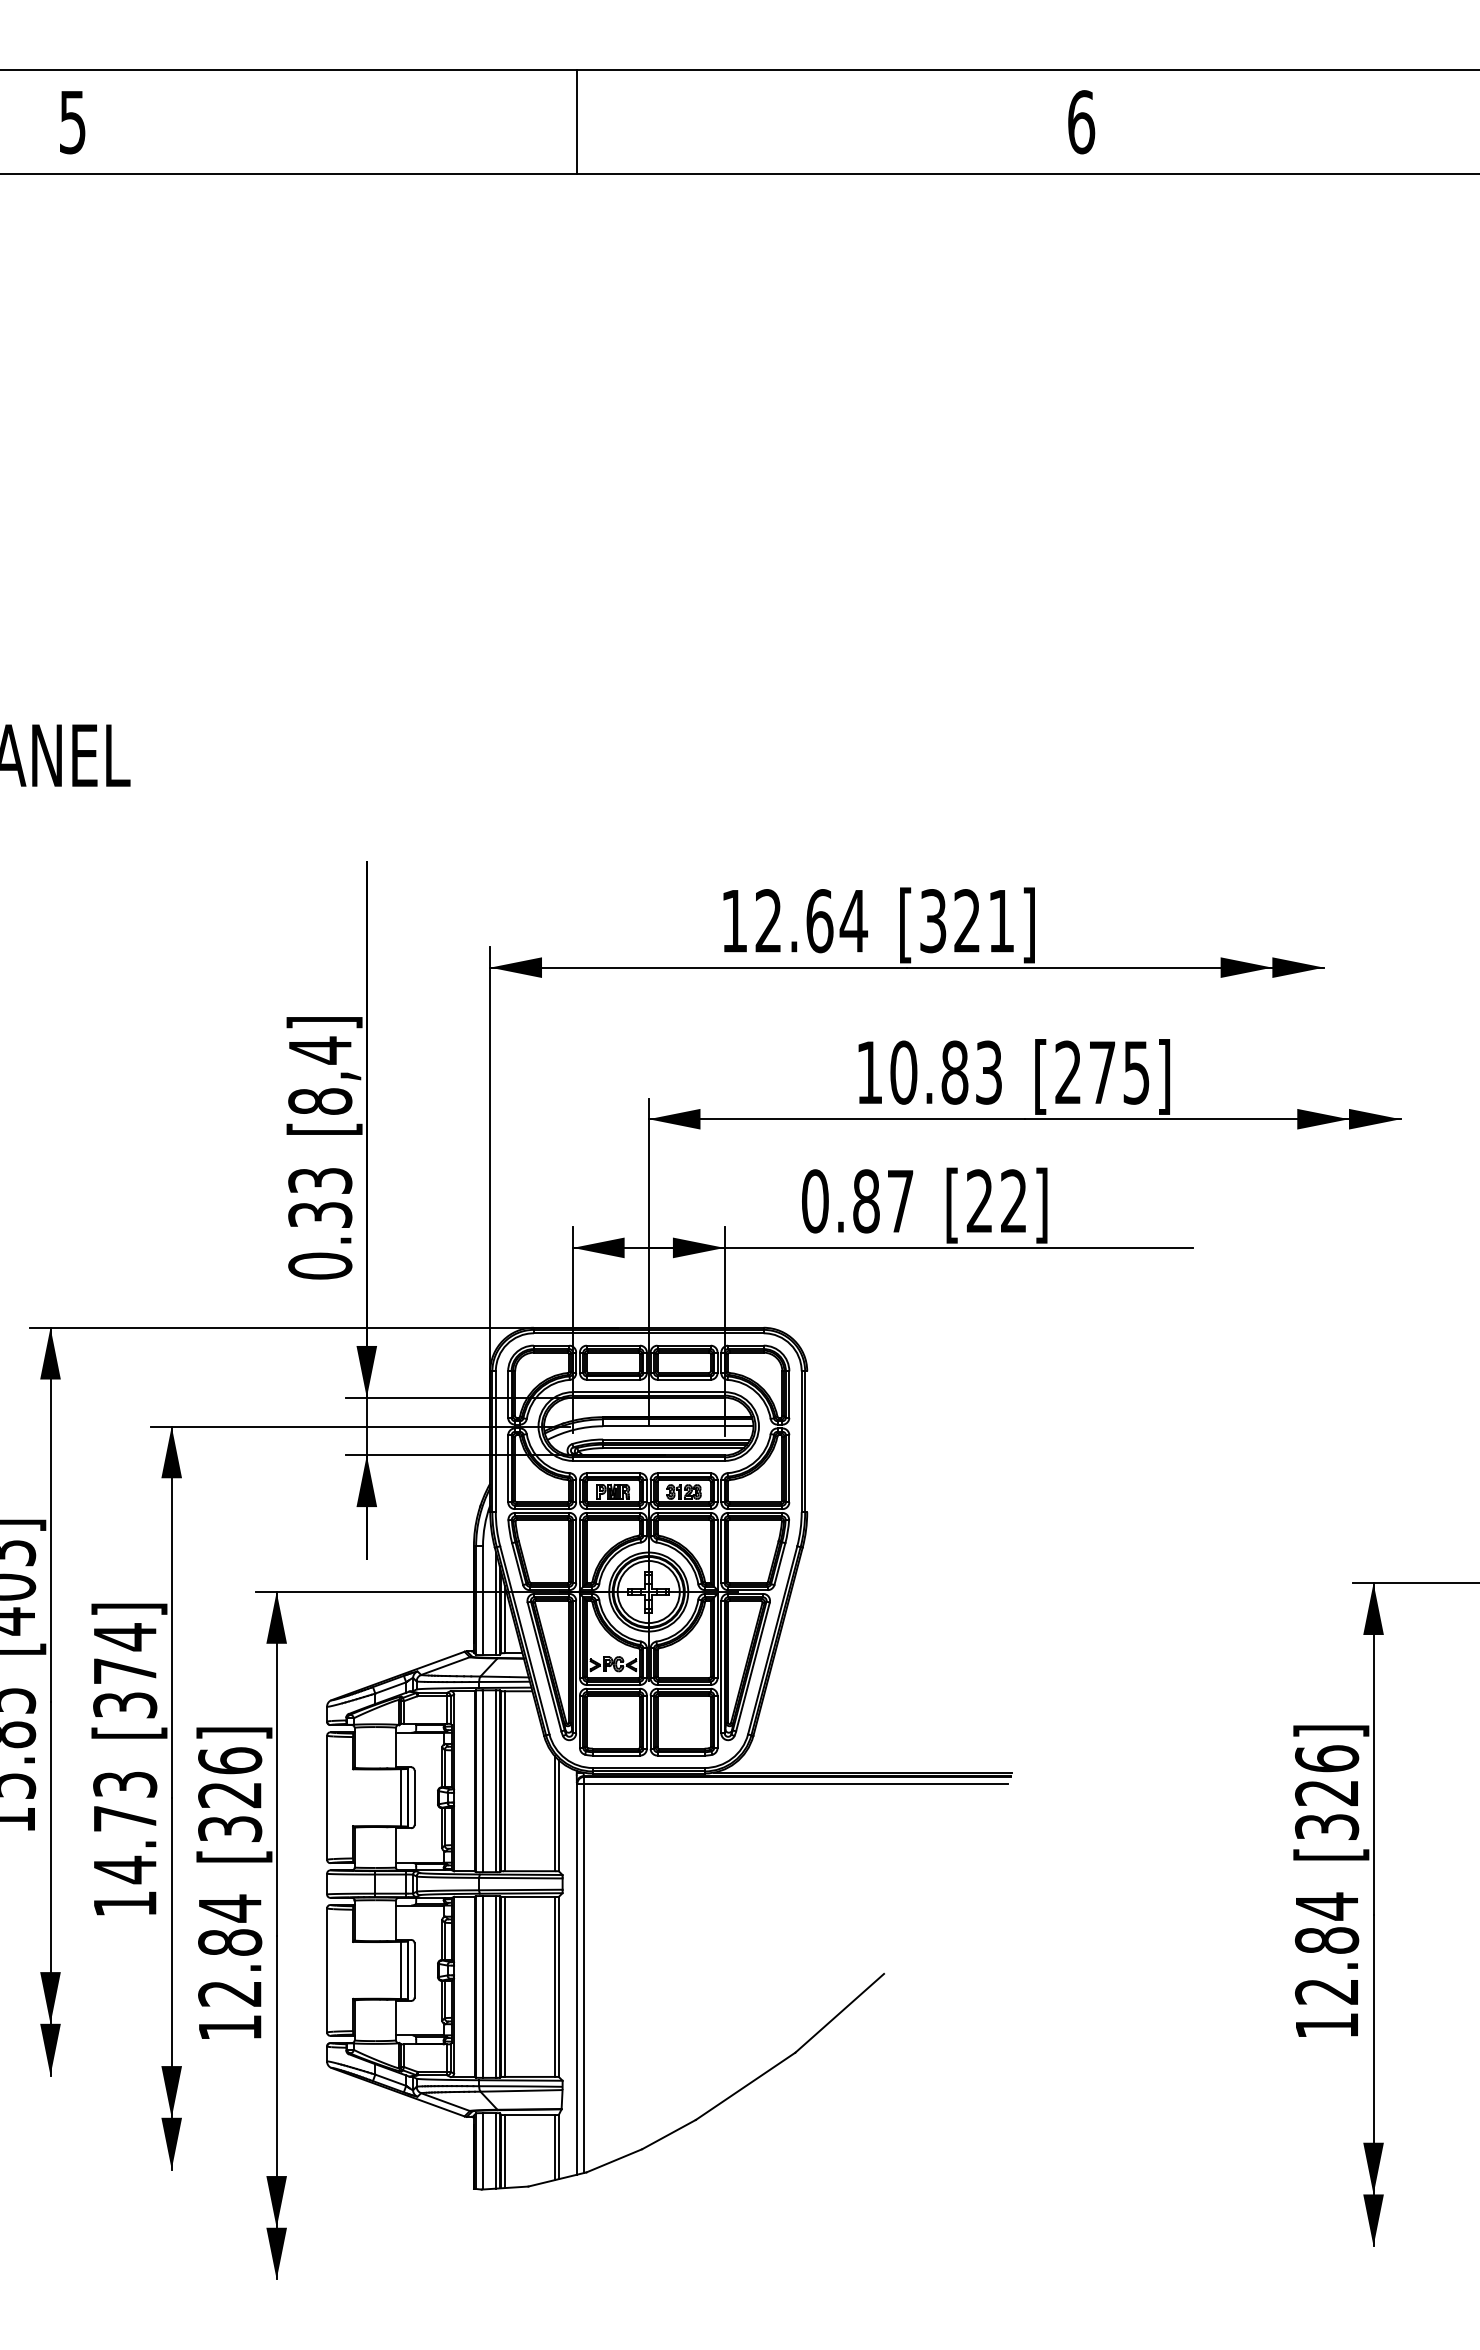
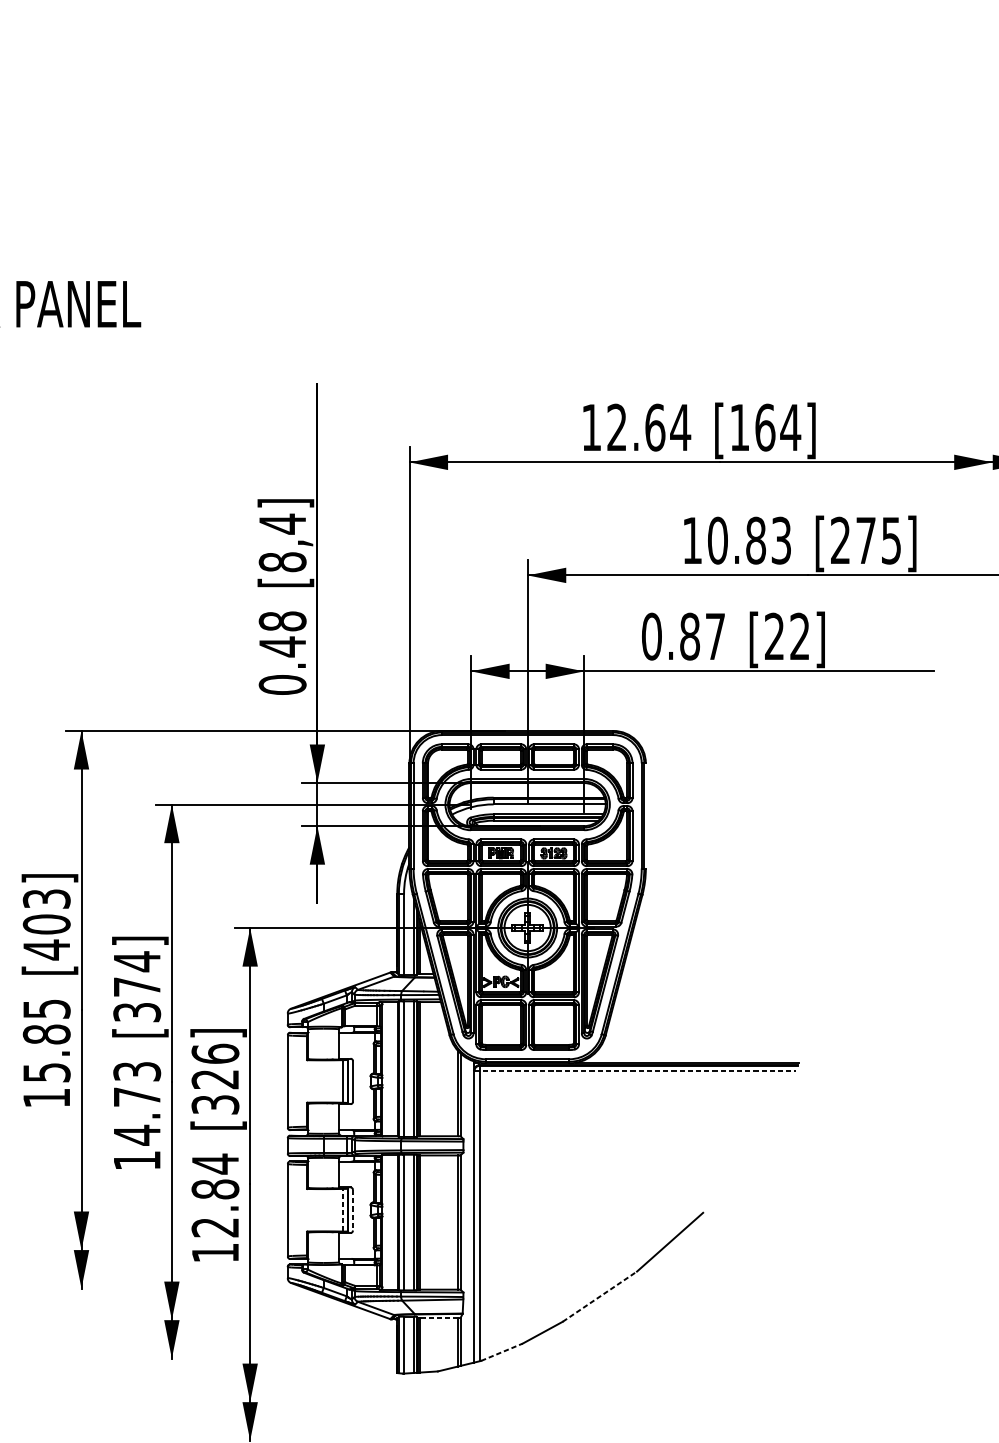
text: (967, 921) -> (765, 427), [321] -> [164]
text: (320, 1198) -> (282, 634), 0.33 -> 0.48
line: (793, 1783) -> (635, 1070), solid -> dashed
line: (401, 1970) -> (343, 1210), solid -> dashed
line: (414, 1970) -> (352, 1210), solid -> dashed
line: (746, 2086) -> (600, 1296), solid -> dashed
line: (530, 2115) -> (439, 1318), solid -> dashed
line: (614, 2160) -> (502, 1351), solid -> dashed

